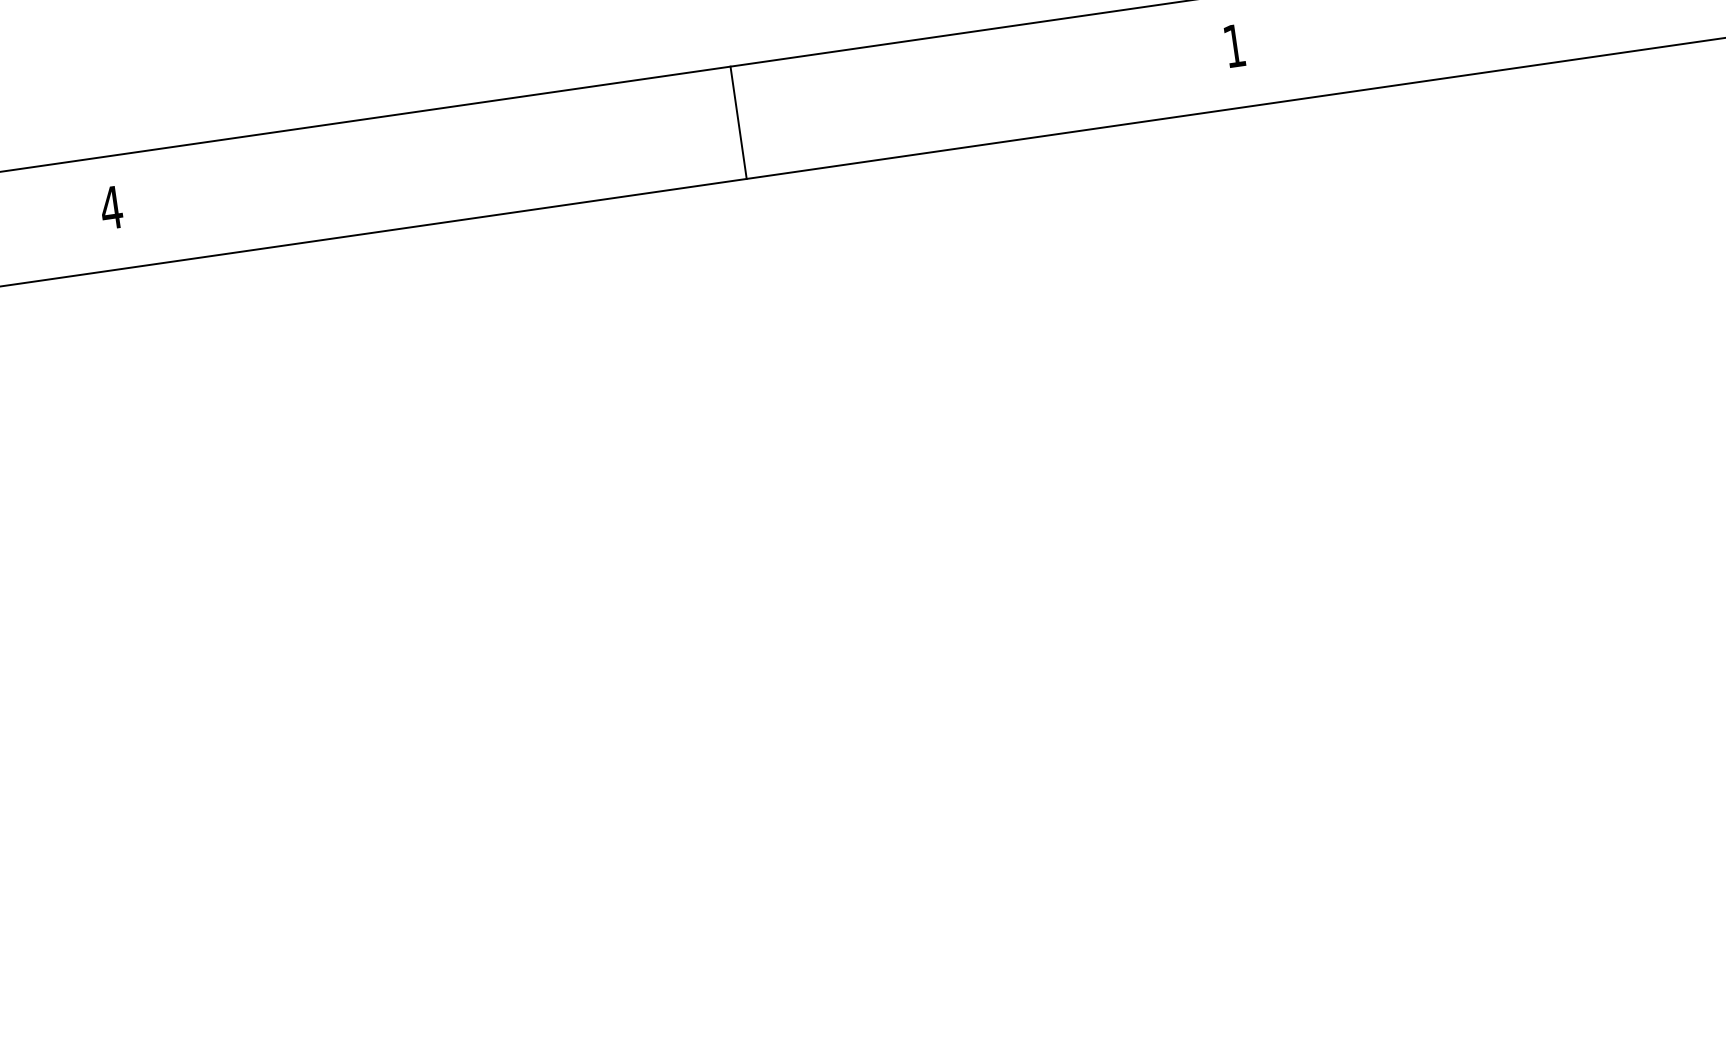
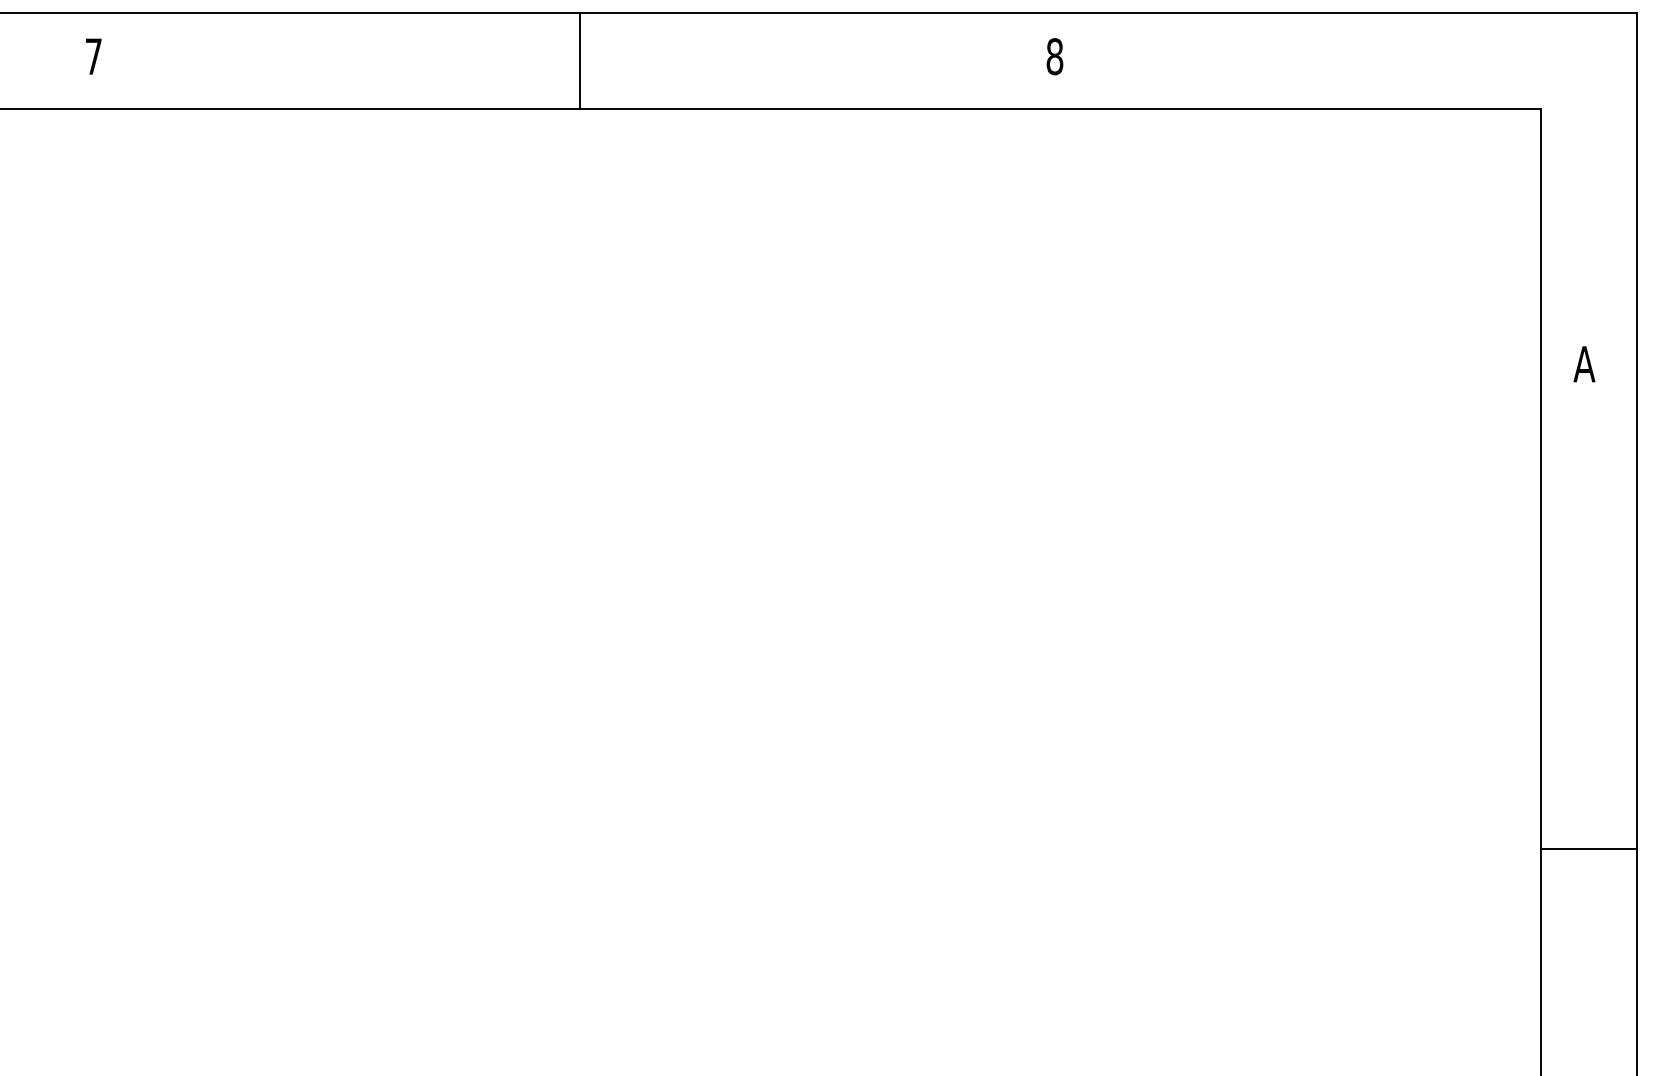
text: (1233, 45) -> (1054, 56), 1 -> 8
line: (738, 123) -> (579, 61), moved
text: (111, 207) -> (93, 56), 4 -> 7

